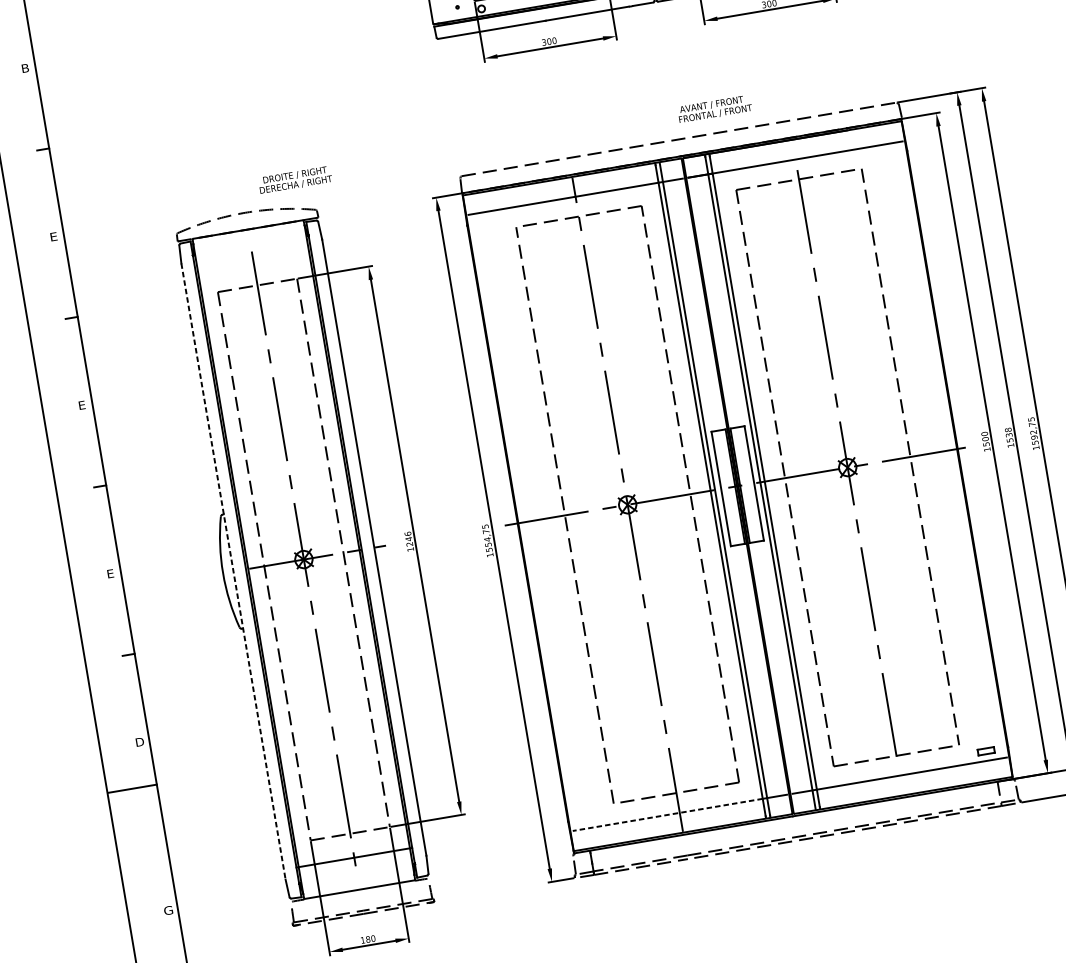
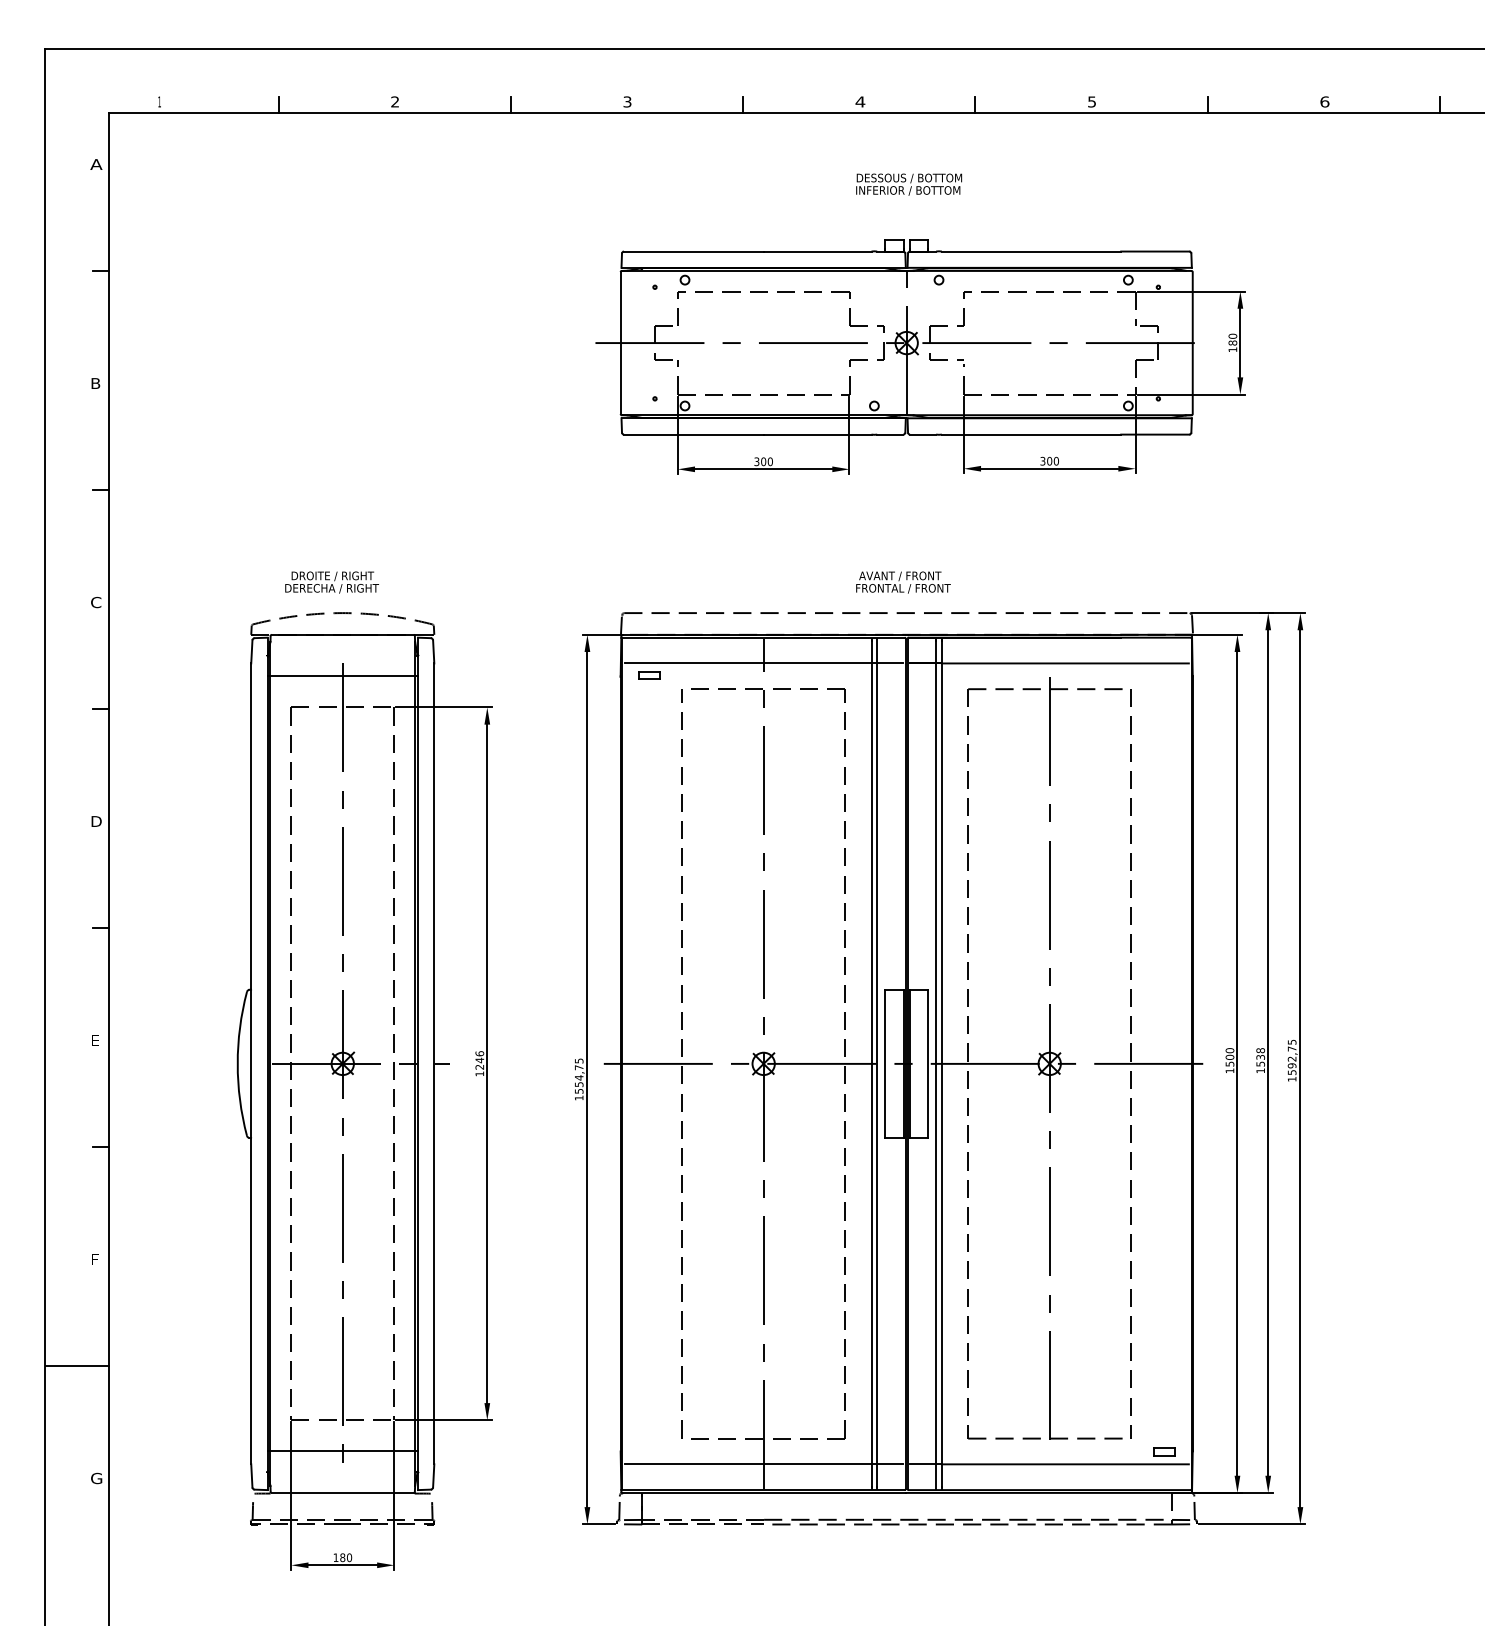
text: (714, 109) -> (903, 582), moved
text: (294, 180) -> (331, 582), moved
part: (489, 220) -> (649, 675), added
text: (54, 236) -> (96, 602), E -> C
line: (253, 261) -> (342, 676), added
text: (82, 405) -> (96, 821), E -> D
line: (233, 571) -> (251, 1064), dashed -> solid
text: (139, 742) -> (96, 1259), D -> F
line: (132, 788) -> (77, 1365), moved
line: (667, 815) -> (747, 1464), dashed -> solid

